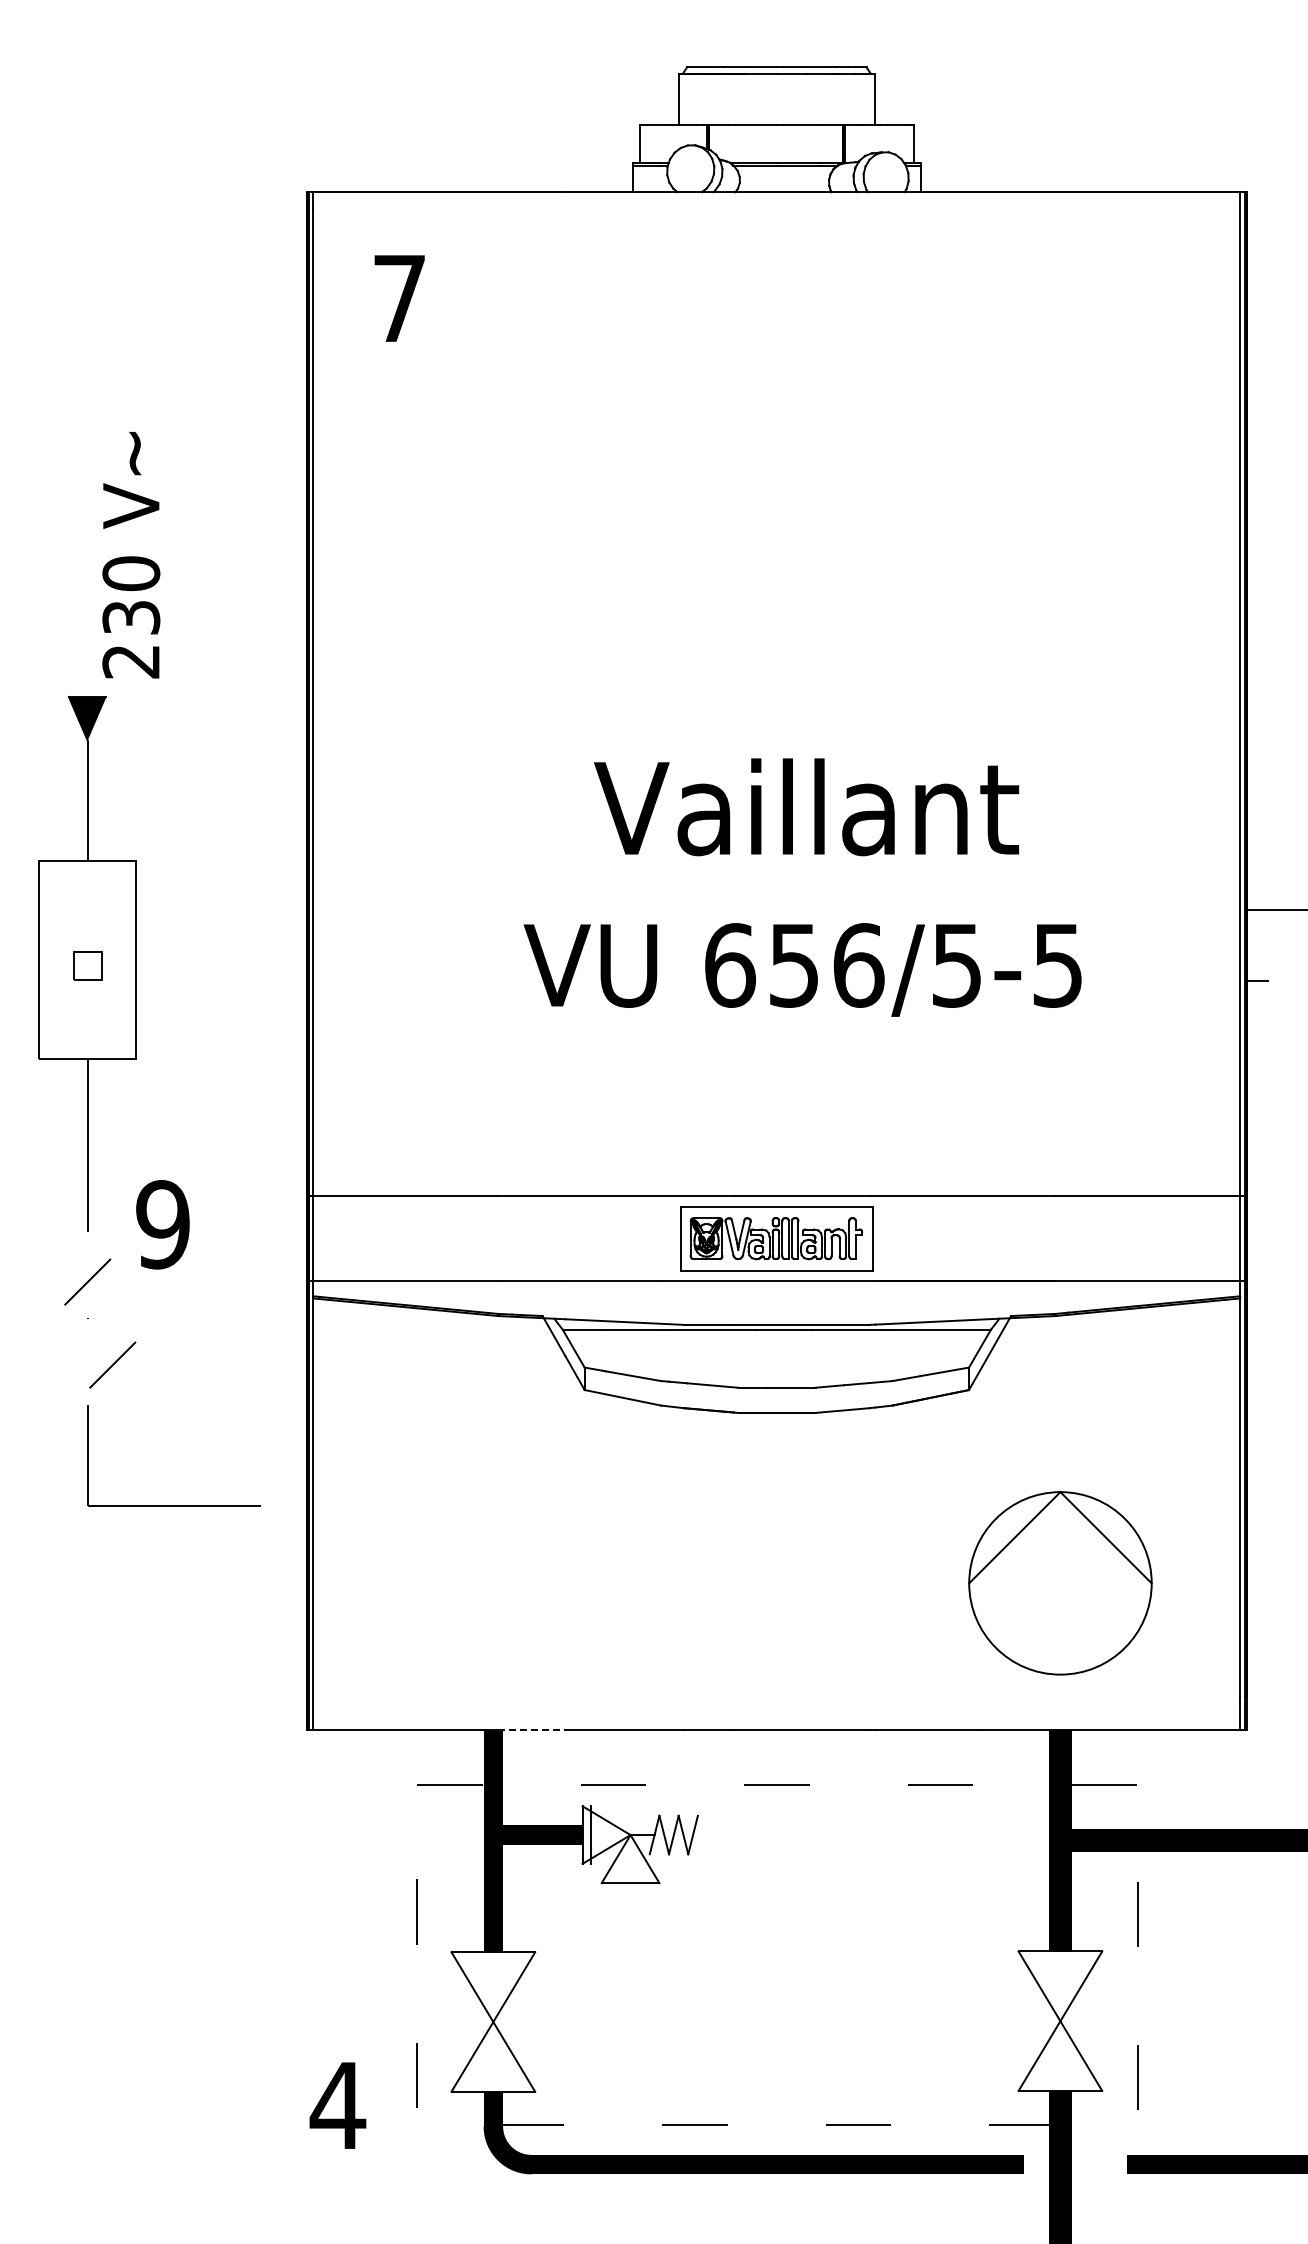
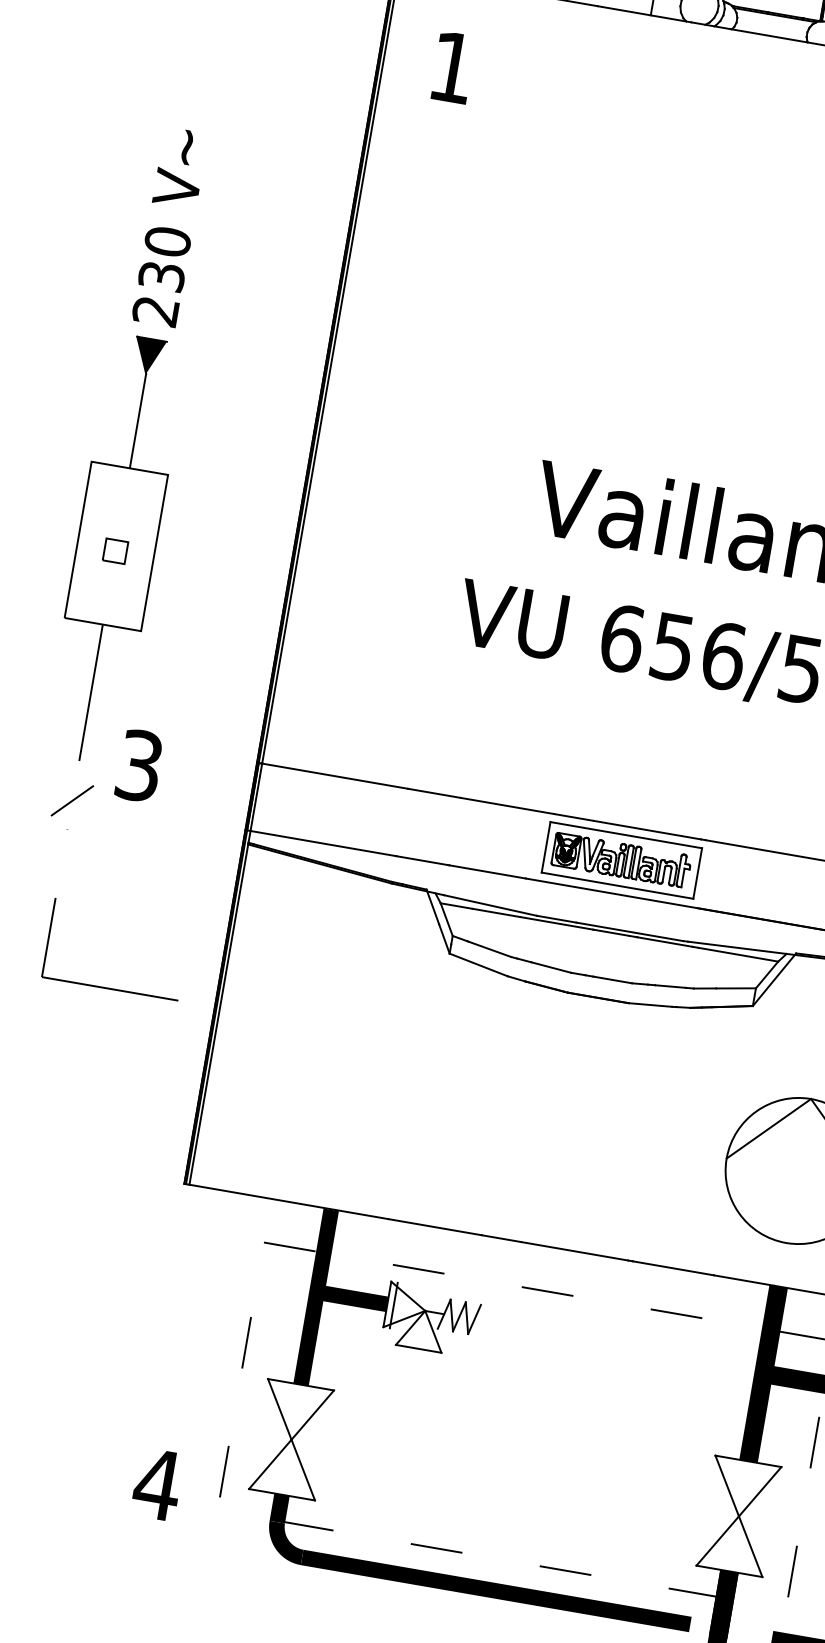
text: (399, 298) -> (452, 67), 7 -> 1
text: (131, 555) -> (170, 227), moved
text: (162, 1224) -> (139, 765), 9 -> 3
line: (112, 1364) -> (80, 869), removed
line: (531, 1729) -> (361, 1214), dashed -> solid

